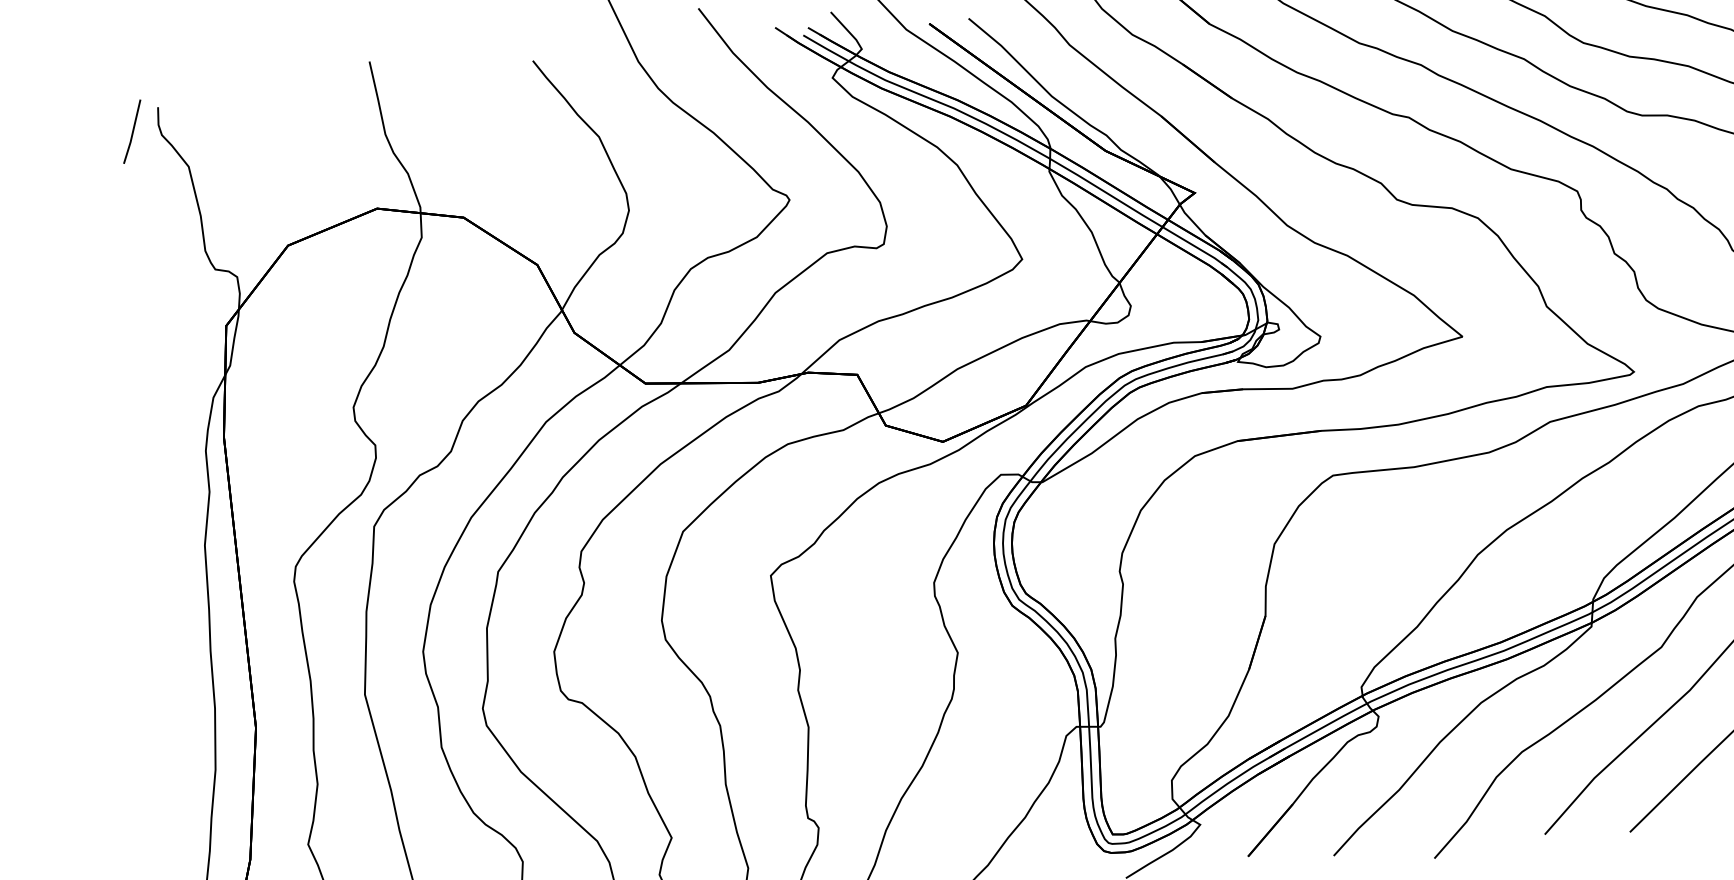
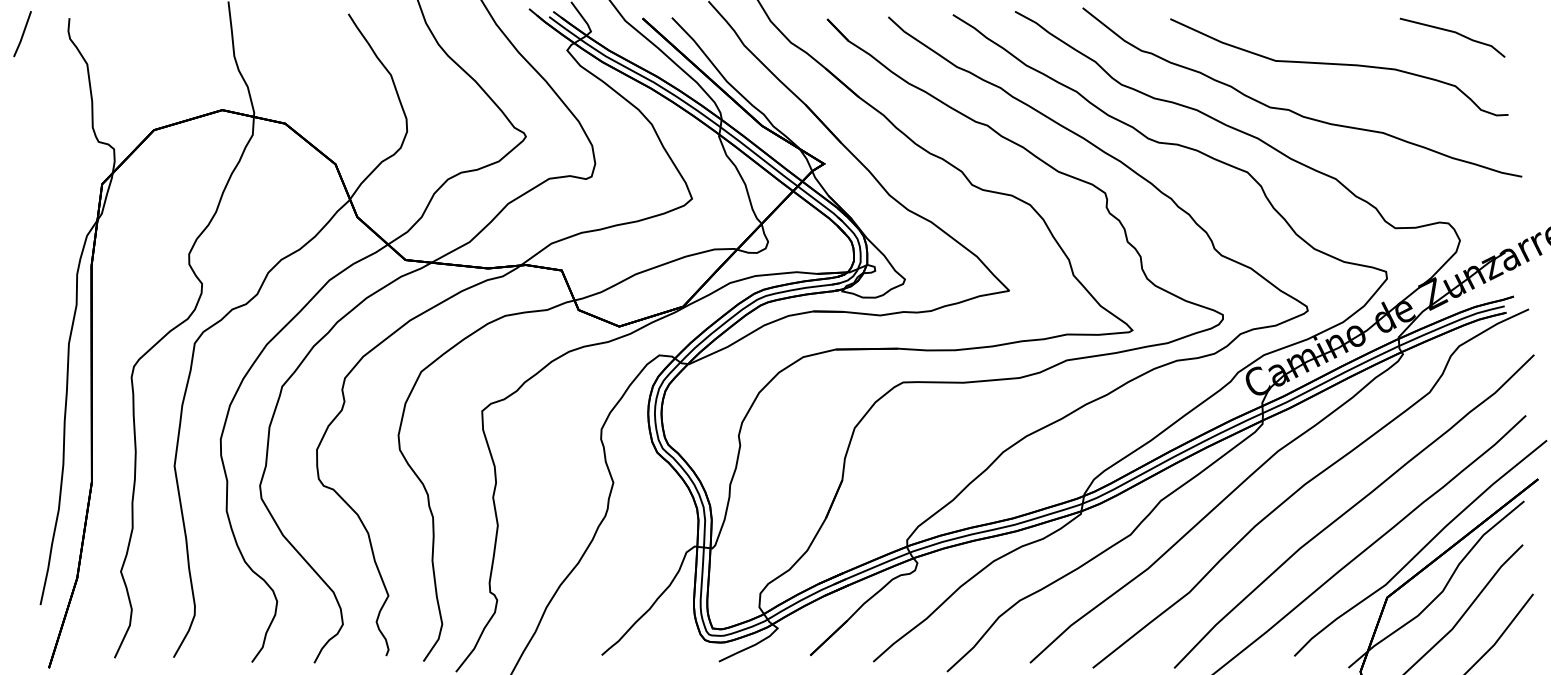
line: (132, 132) -> (22, 34), moved

